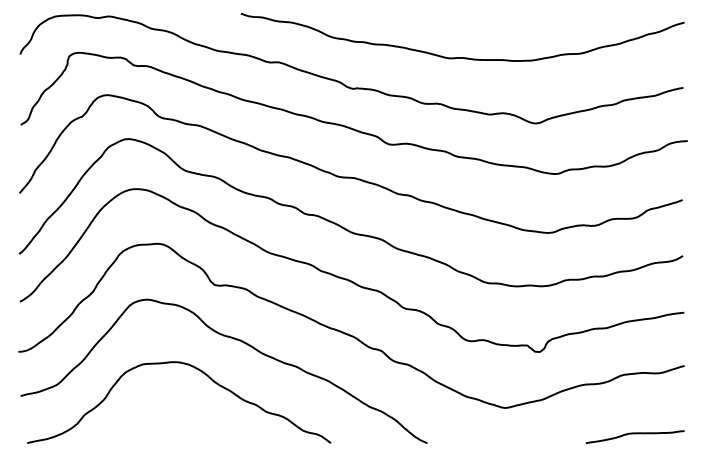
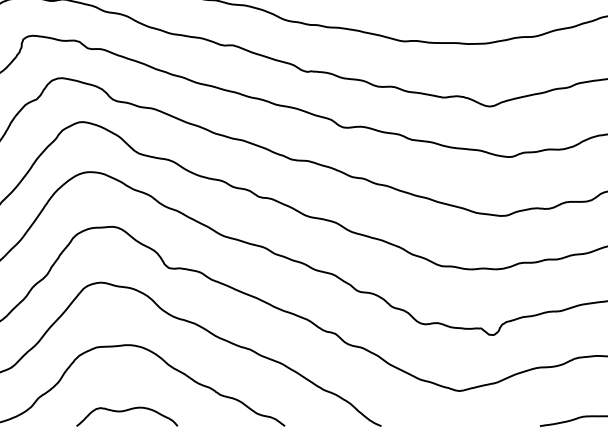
curve: (172, 428) -> (126, 411), added

